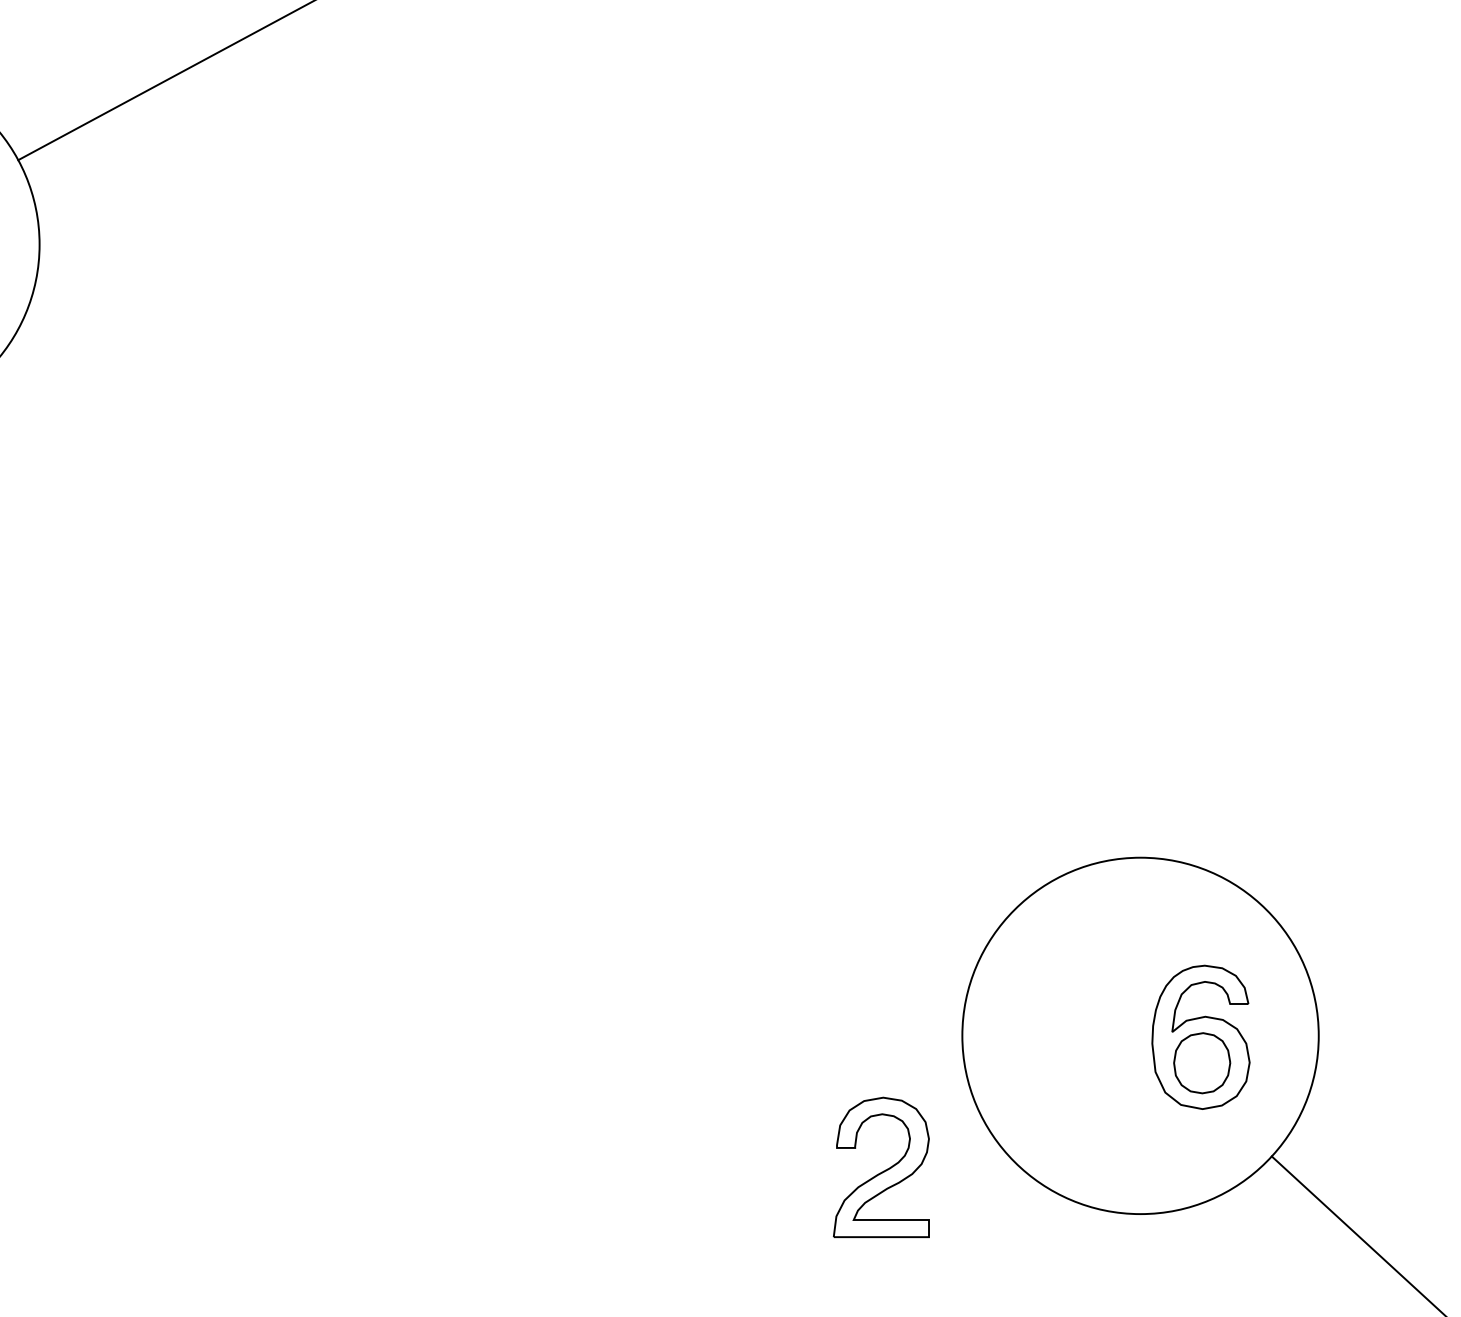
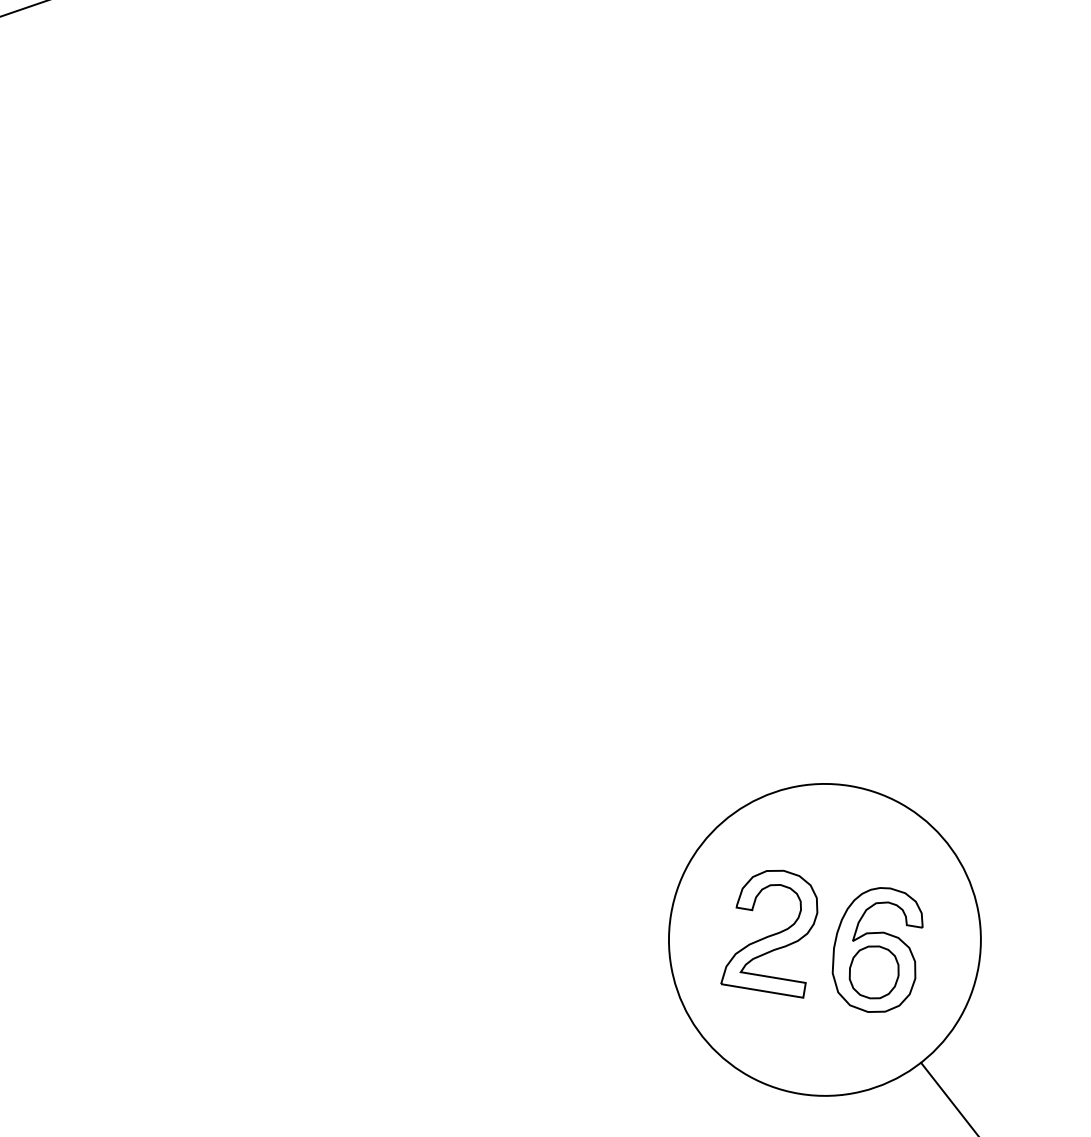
part: (881, 1166) -> (772, 929), moved

